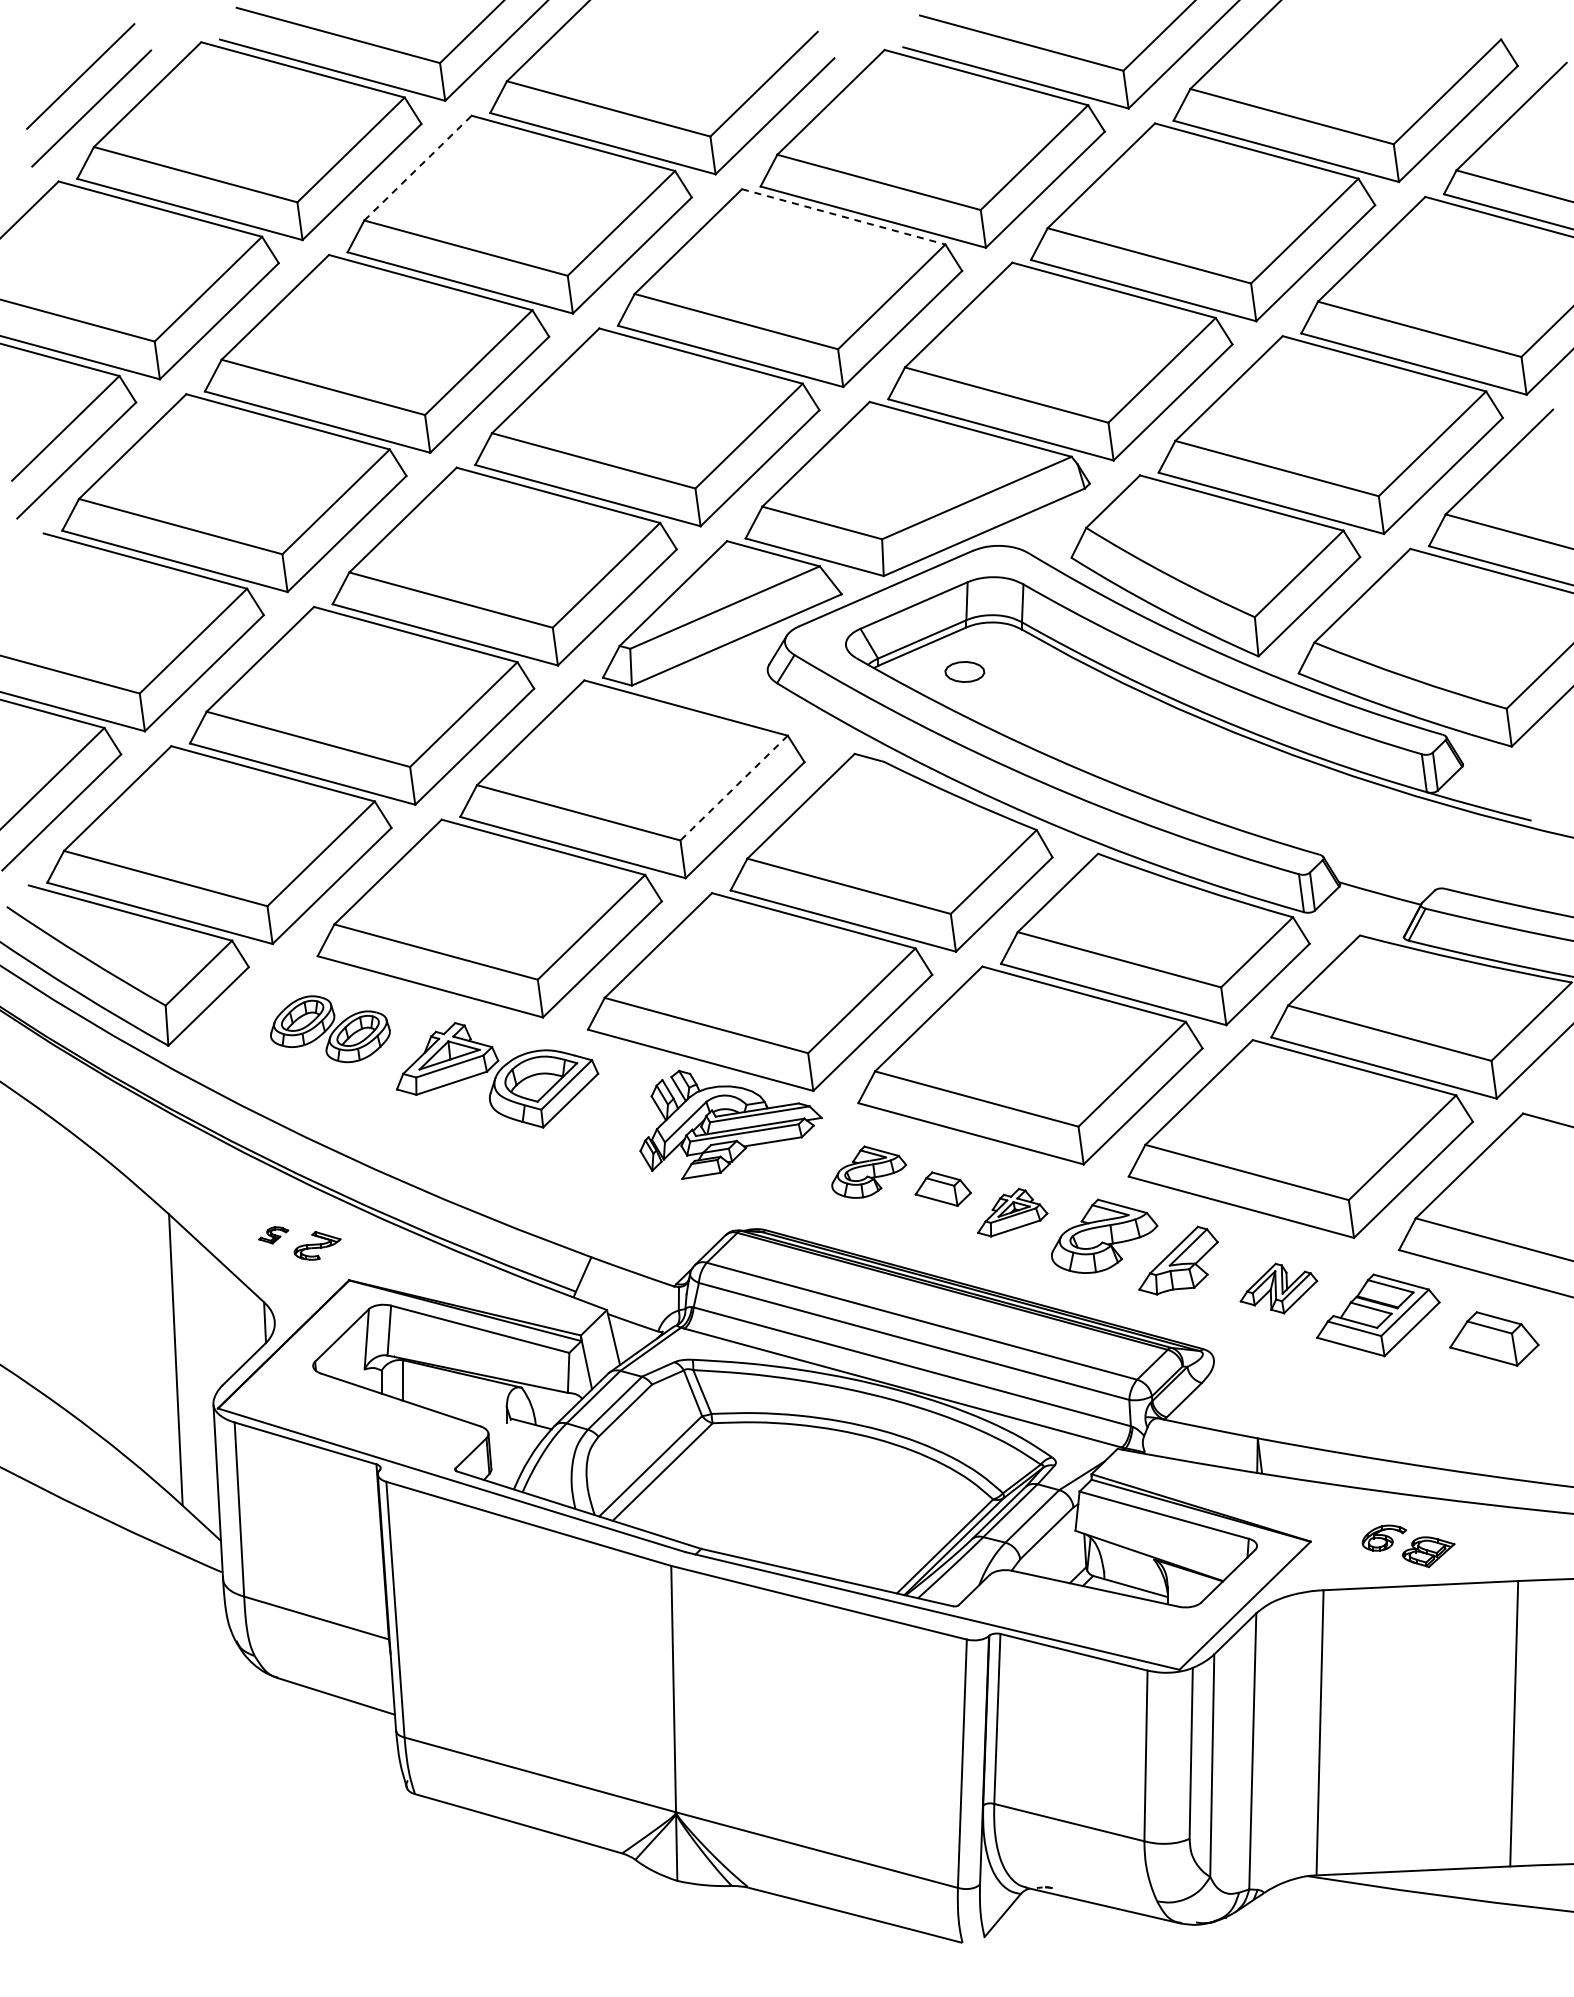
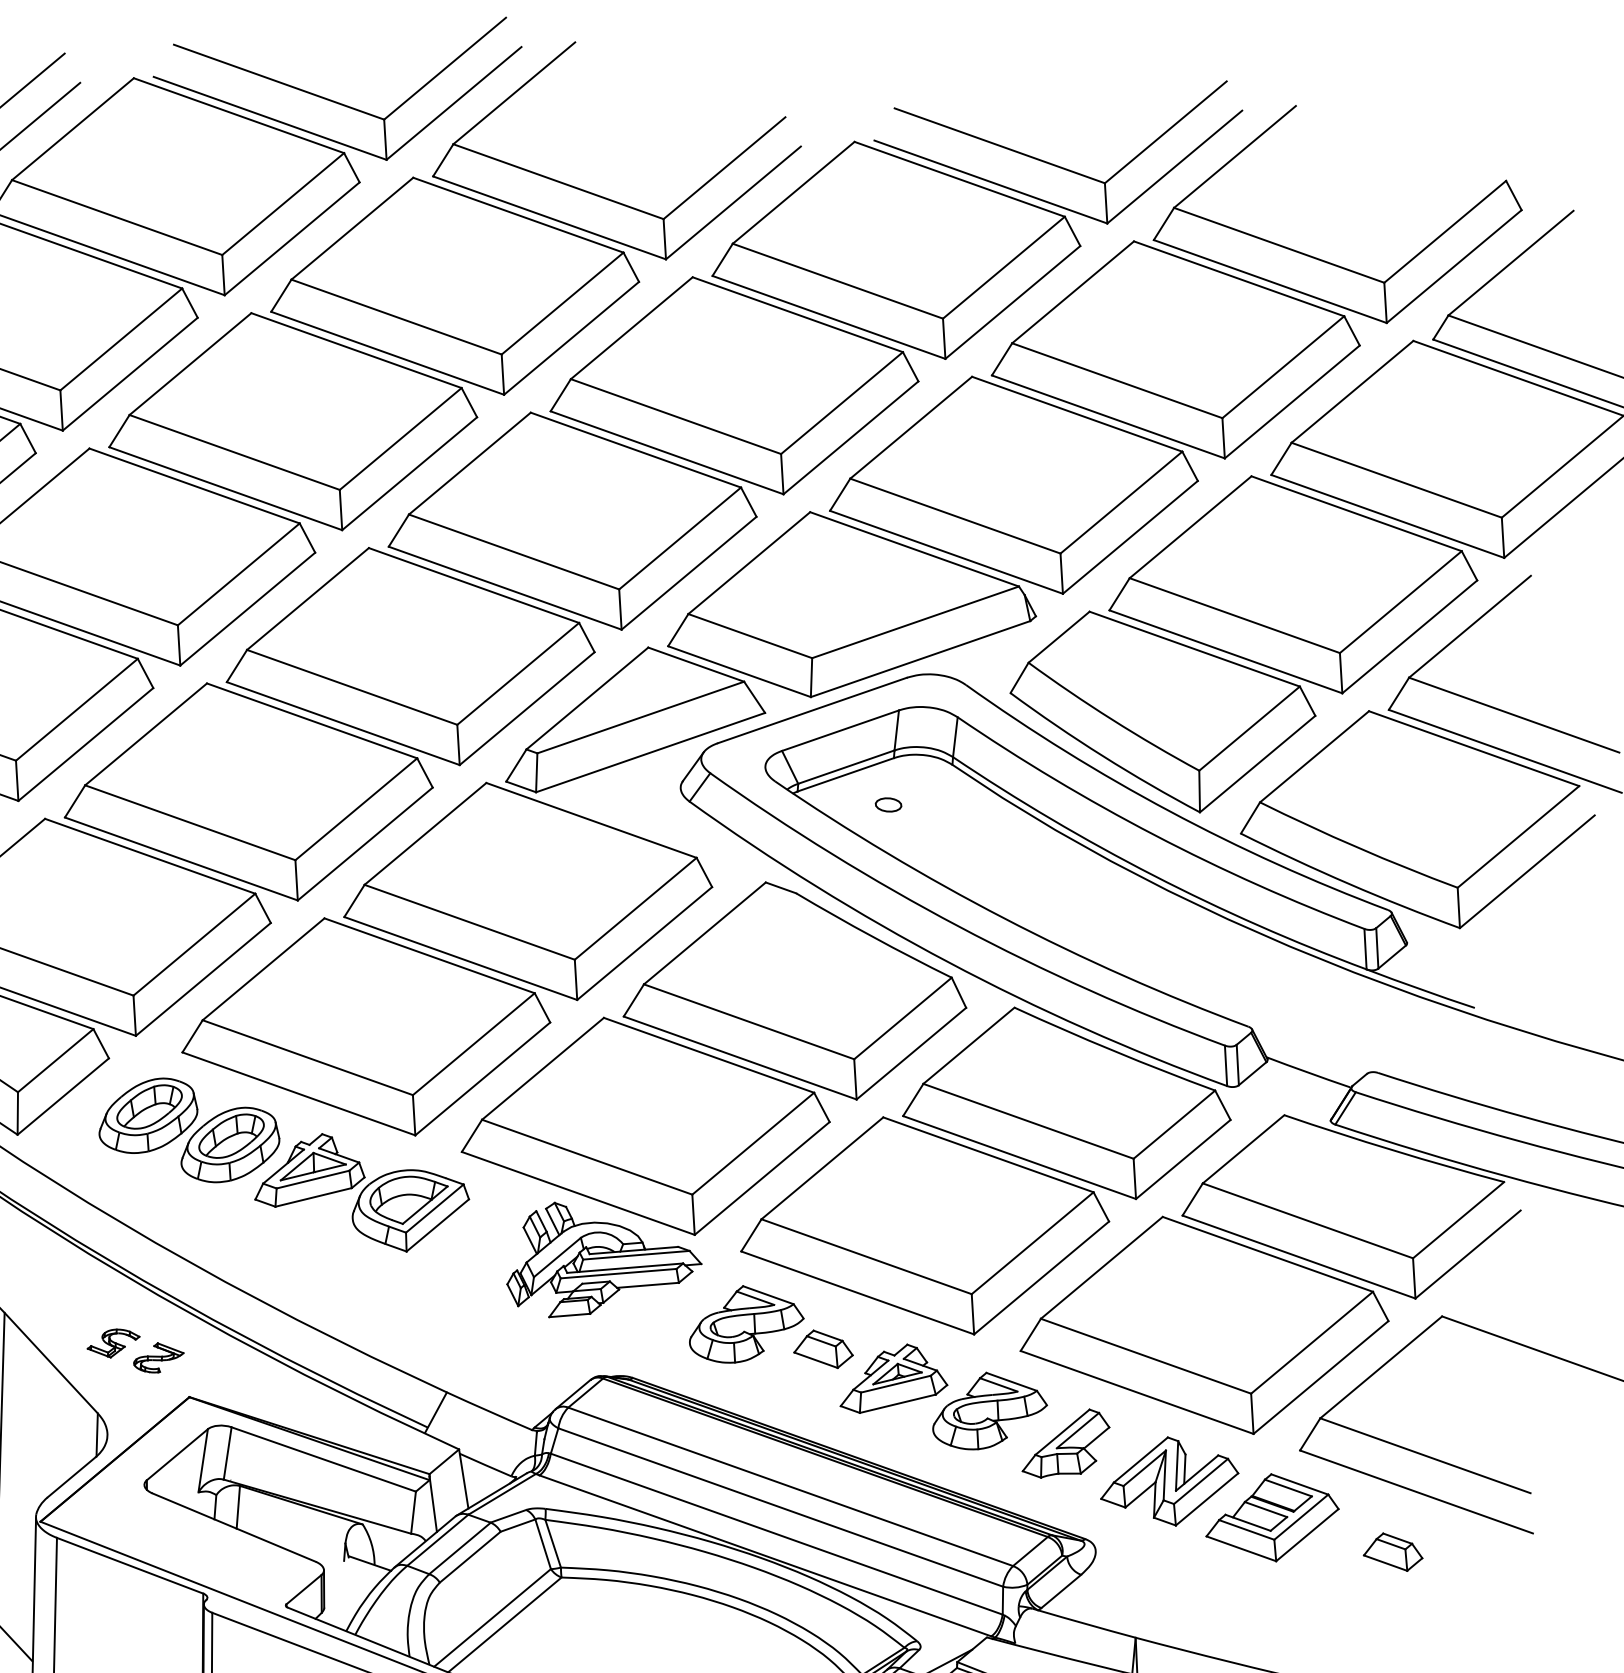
line: (418, 167) -> (352, 228), dashed -> solid
line: (844, 217) -> (798, 315), dashed -> solid
part: (964, 671) -> (888, 804), size x0.62
line: (733, 788) -> (635, 909), dashed -> solid
part: (330, 1029) -> (190, 1130), size x1.43
part: (868, 1171) -> (746, 1324), size x1.43
part: (1012, 1212) -> (895, 1379), size x1.43
part: (273, 1235) -> (113, 1343), size x1.67
part: (1278, 1288) -> (1169, 1481), size x1.67
part: (1494, 1338) -> (1393, 1551), size x0.62

